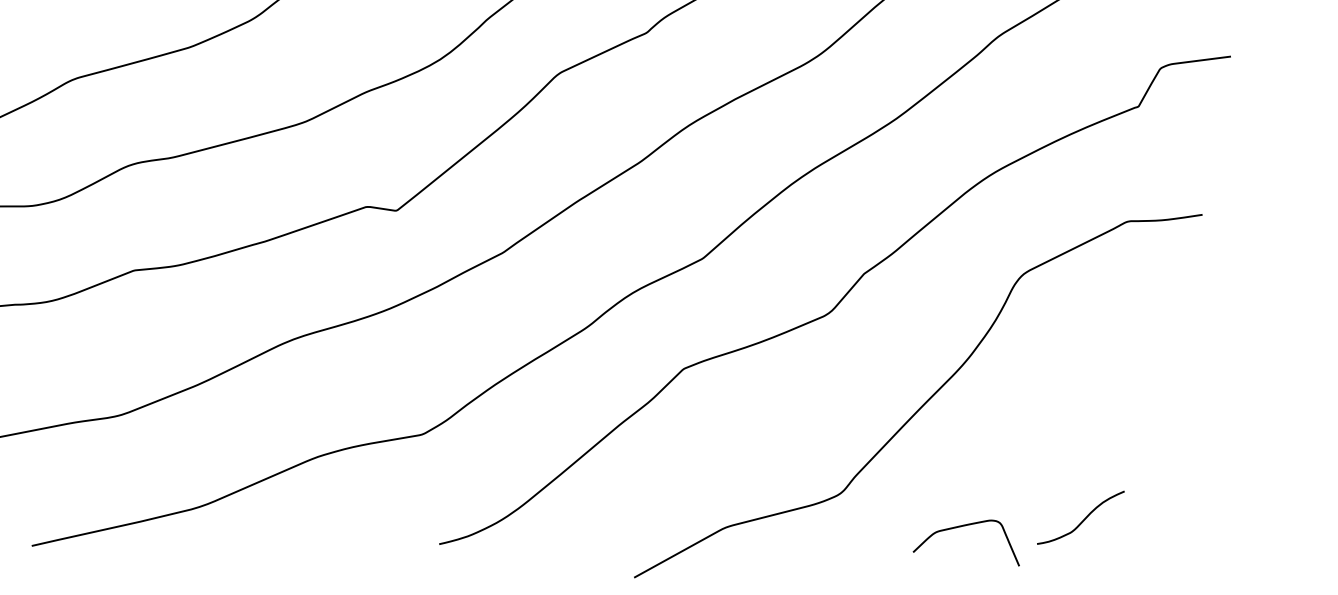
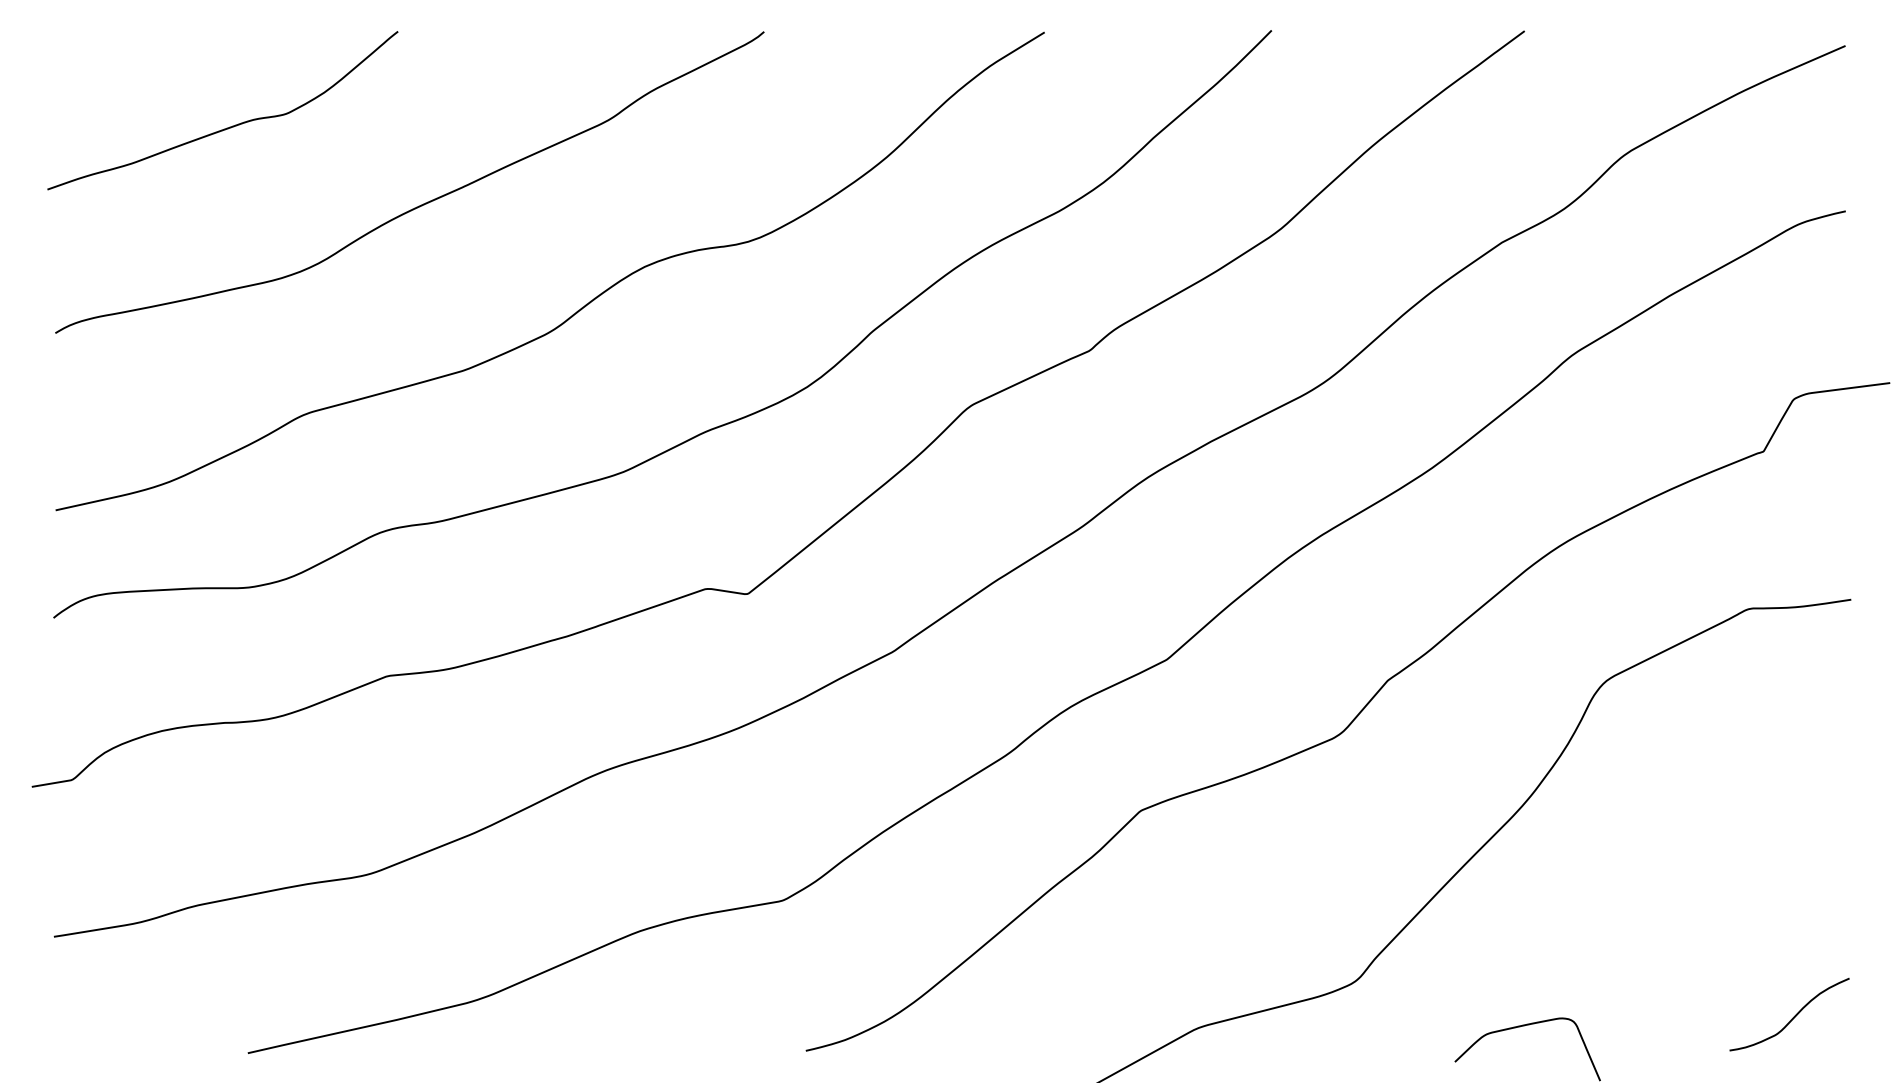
curve: (1082, 519) -> (1792, 1017), moved

